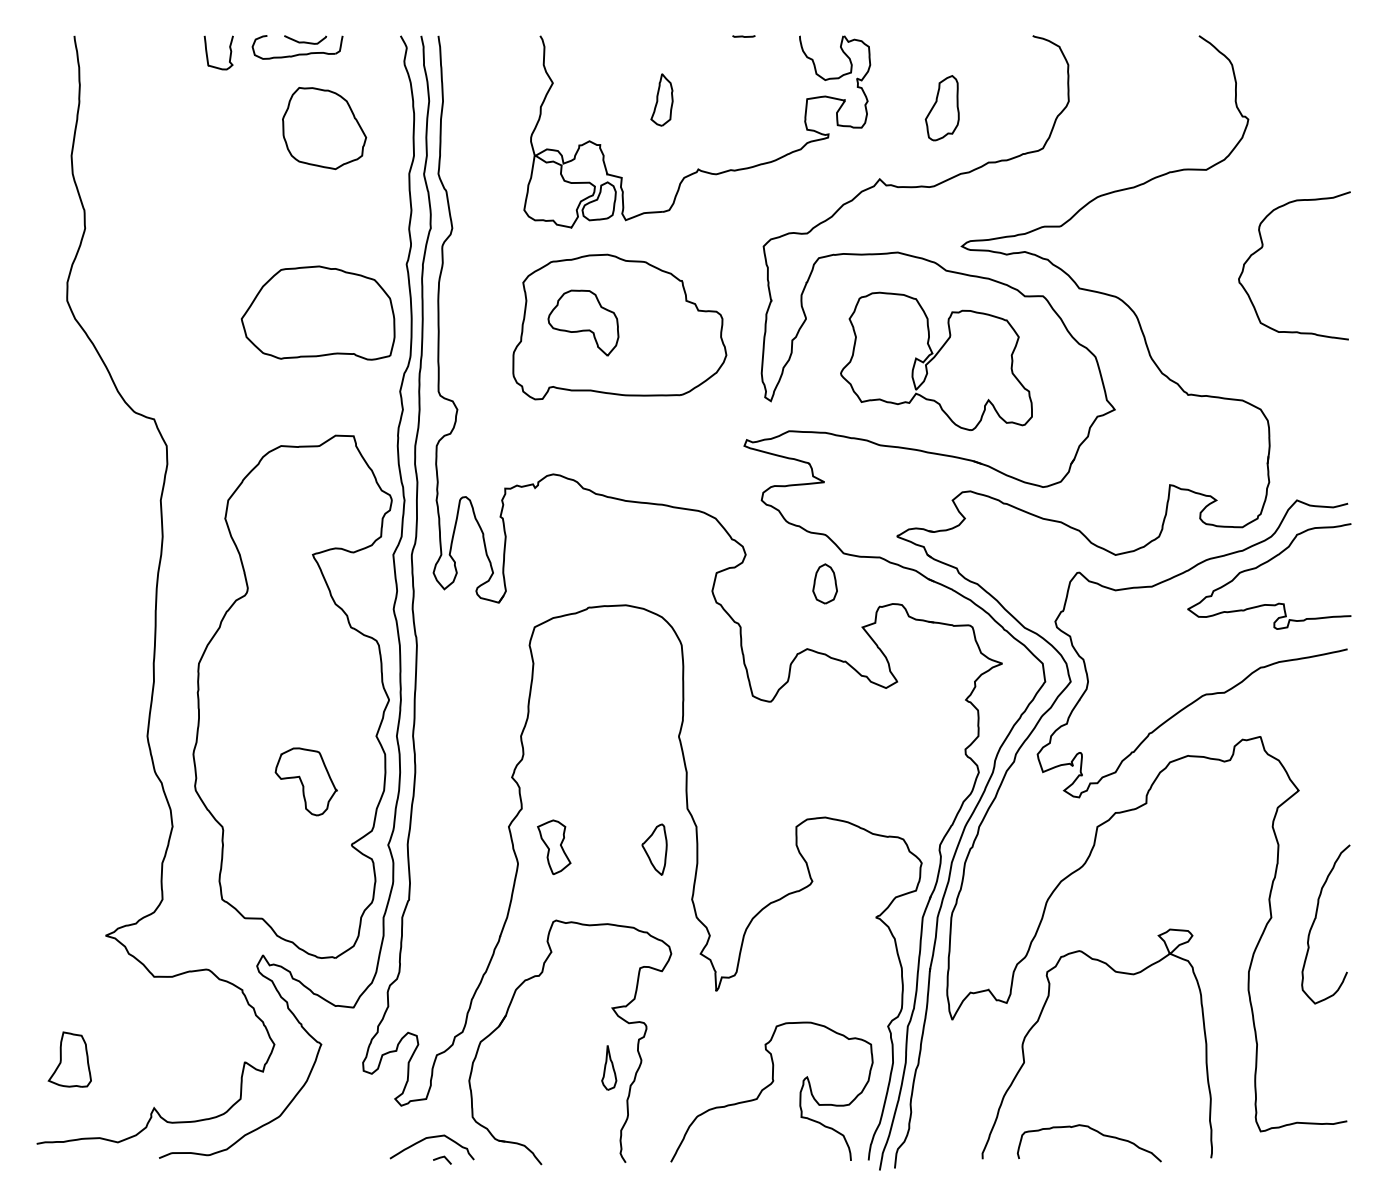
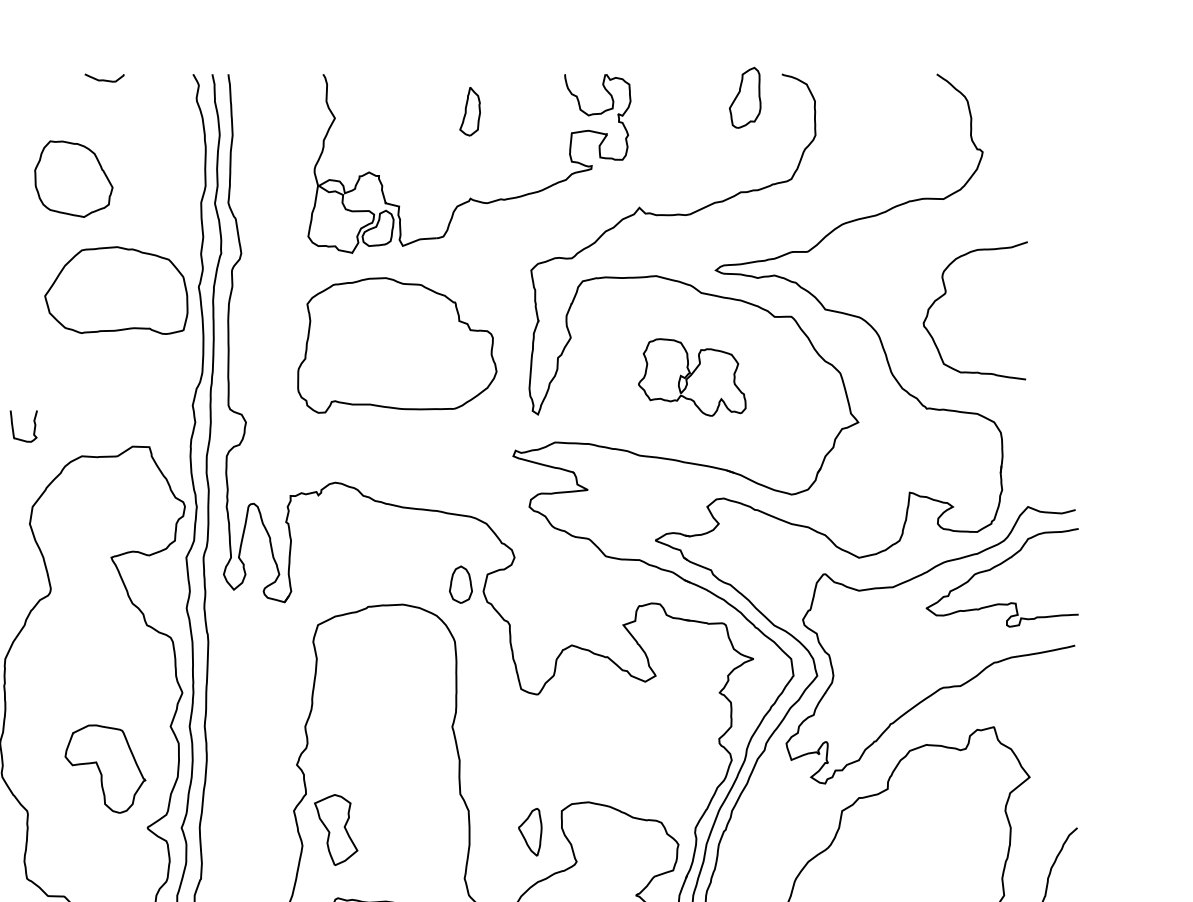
line: (743, 36) -> (512, 74), removed
curve: (207, 52) -> (13, 426), moved
part: (298, 53) -> (98, 90), removed
part: (661, 99) -> (469, 111), moved
part: (941, 108) -> (744, 98), moved
part: (324, 128) -> (73, 179), moved
curve: (1262, 248) -> (945, 294), moved
part: (317, 312) -> (115, 290), moved
part: (583, 322) -> (363, 341), removed
part: (936, 361) -> (692, 377), size x0.6
part: (824, 583) -> (460, 584), moved
part: (305, 781) -> (104, 768), size x1.4
part: (554, 847) -> (336, 830), size x1.4
part: (654, 849) -> (530, 832), moved

